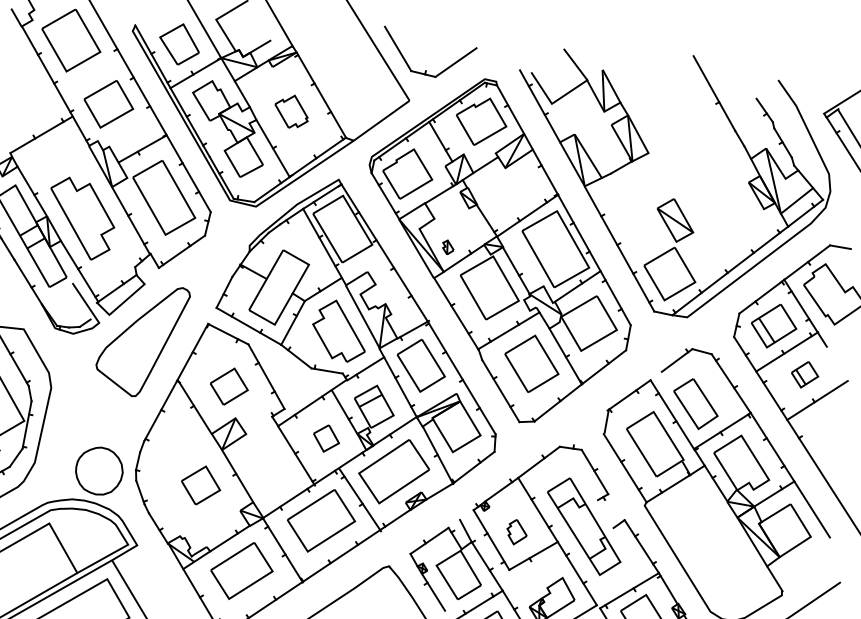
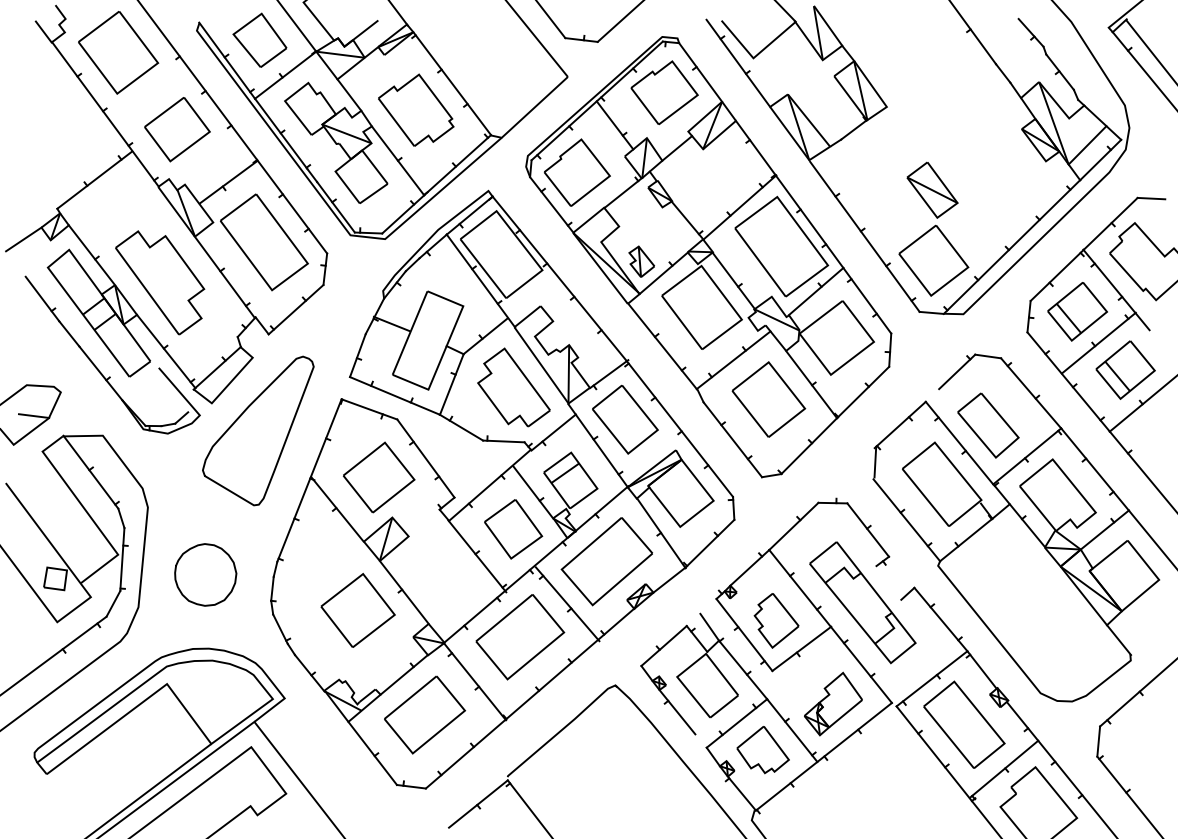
part: (291, 111) -> (416, 109), size x1.67
part: (448, 247) -> (641, 261), size x1.67
part: (804, 374) -> (1125, 369), size x1.67
part: (228, 386) -> (378, 477), size x1.43
part: (326, 438) -> (513, 529), size x1.67
curve: (88, 451) -> (188, 551), moved
part: (200, 485) -> (357, 610), size x1.43
part: (517, 532) -> (776, 620), size x1.67

